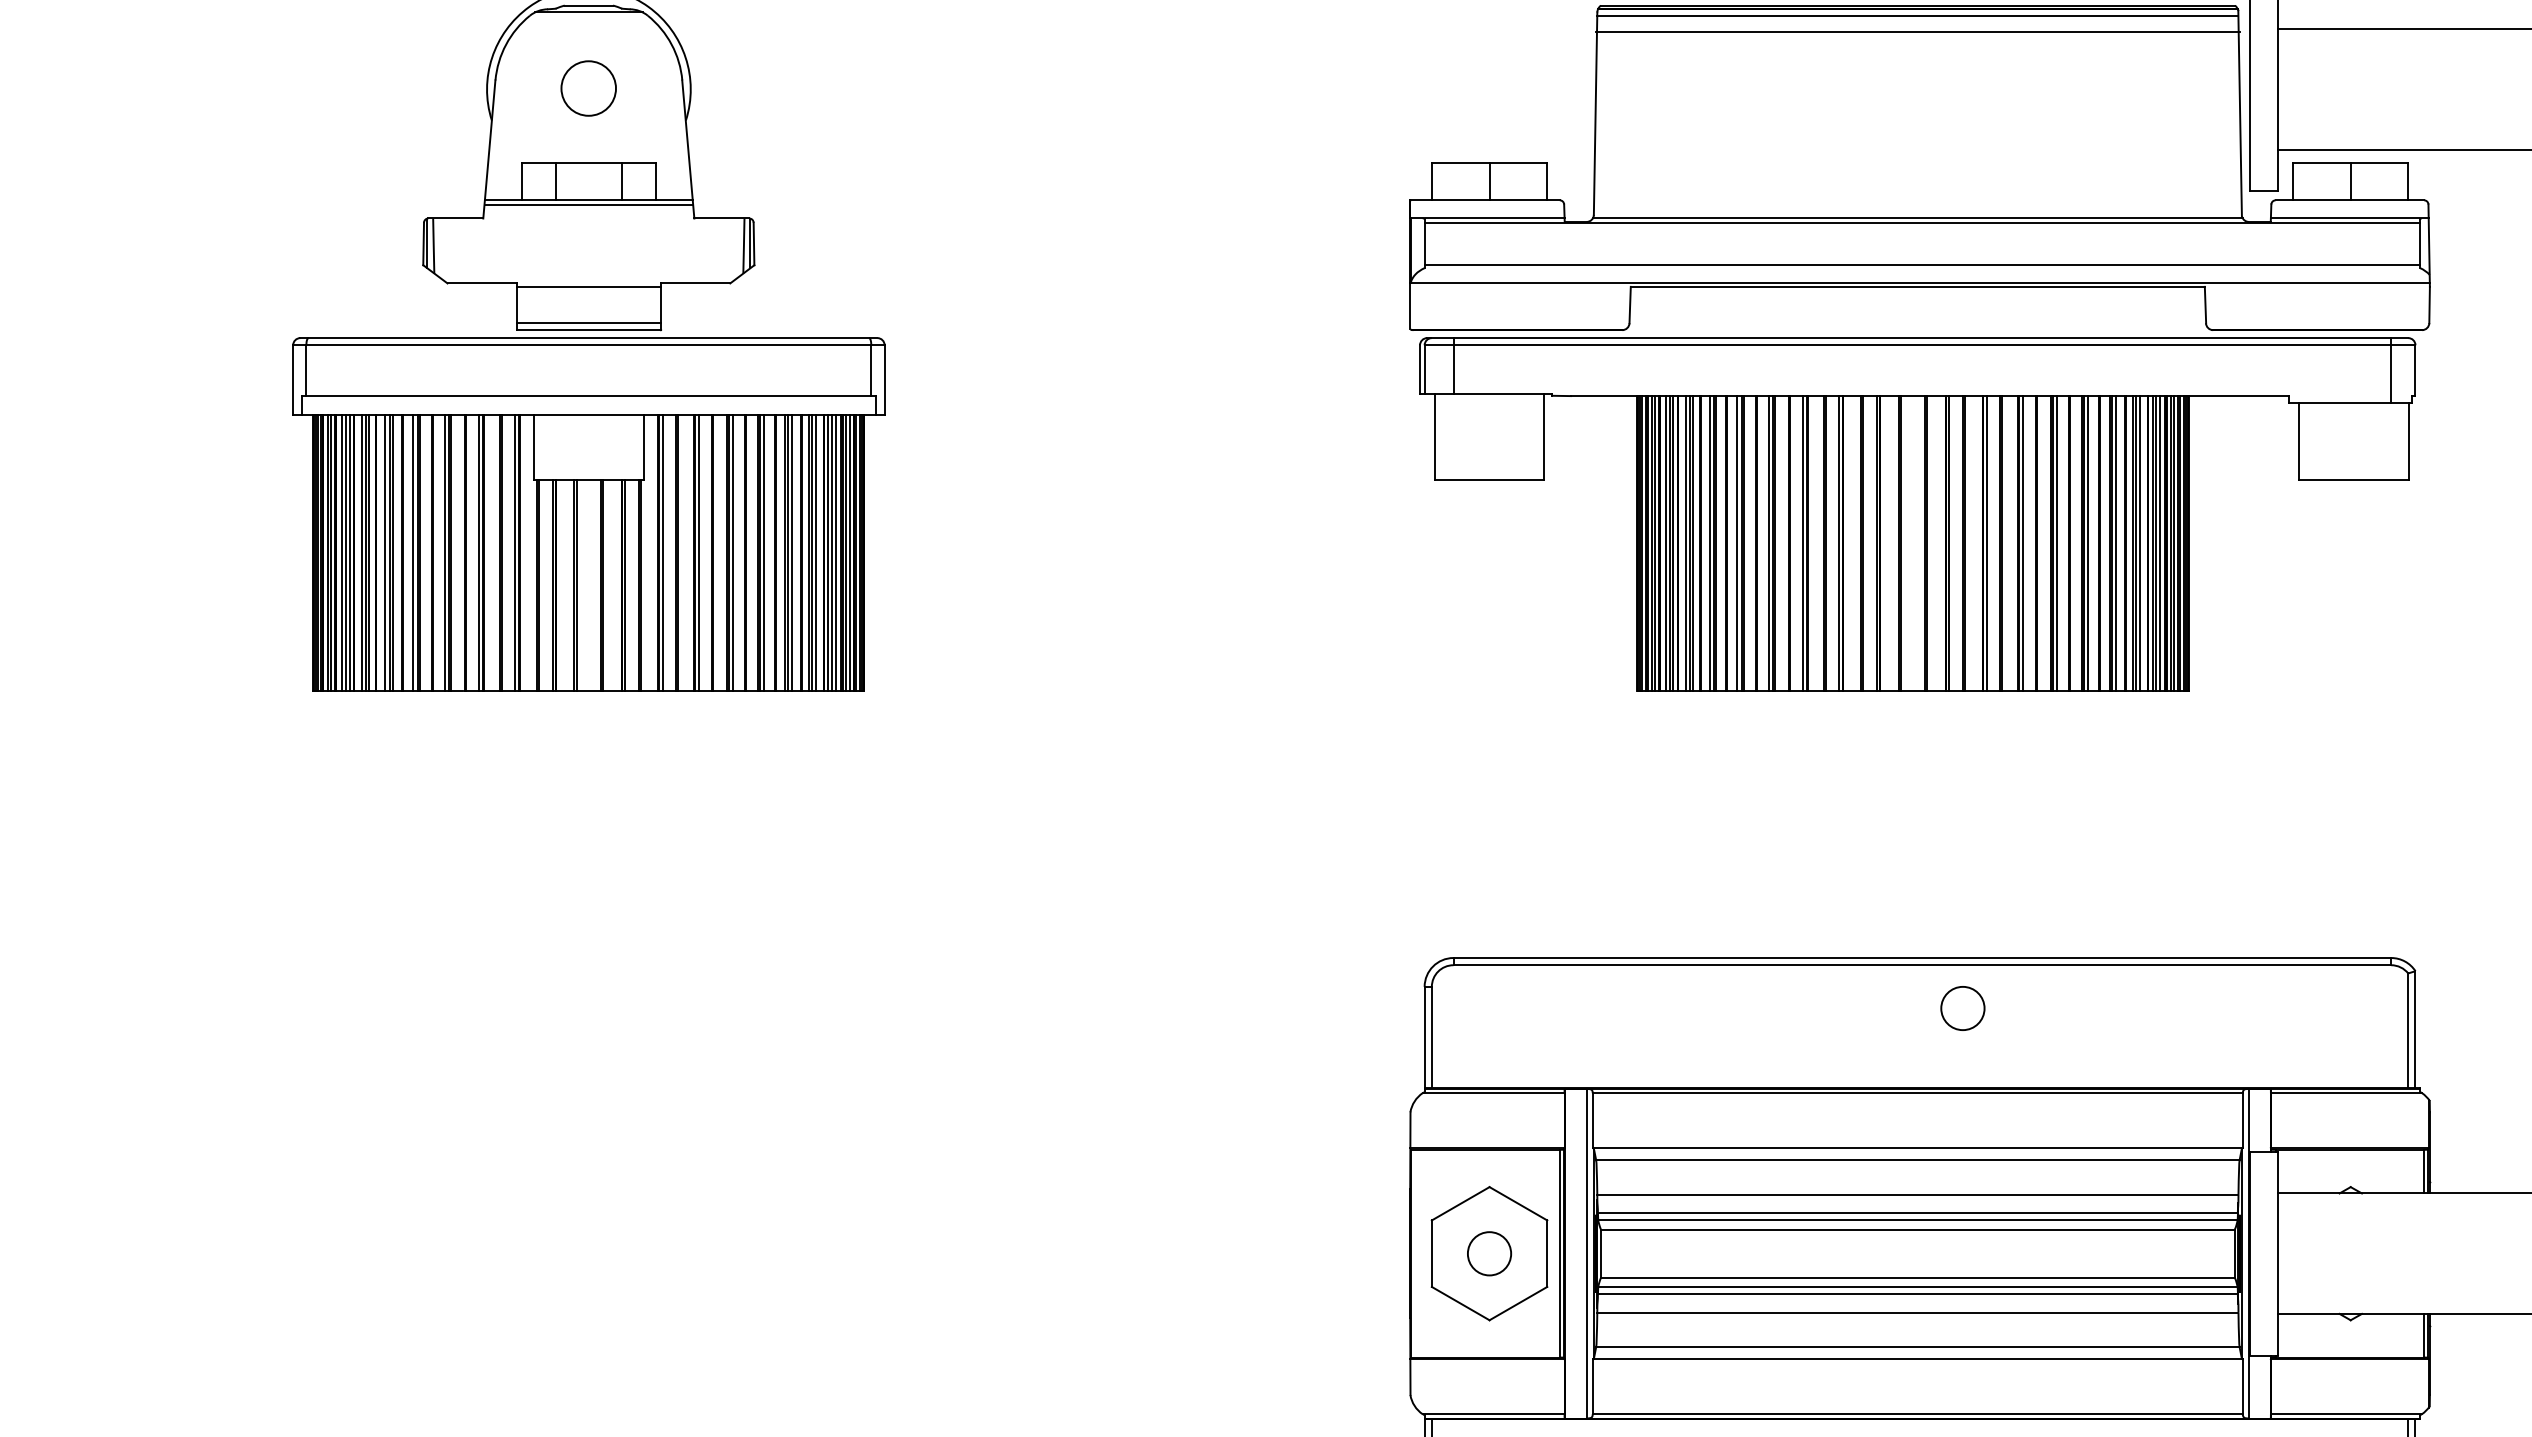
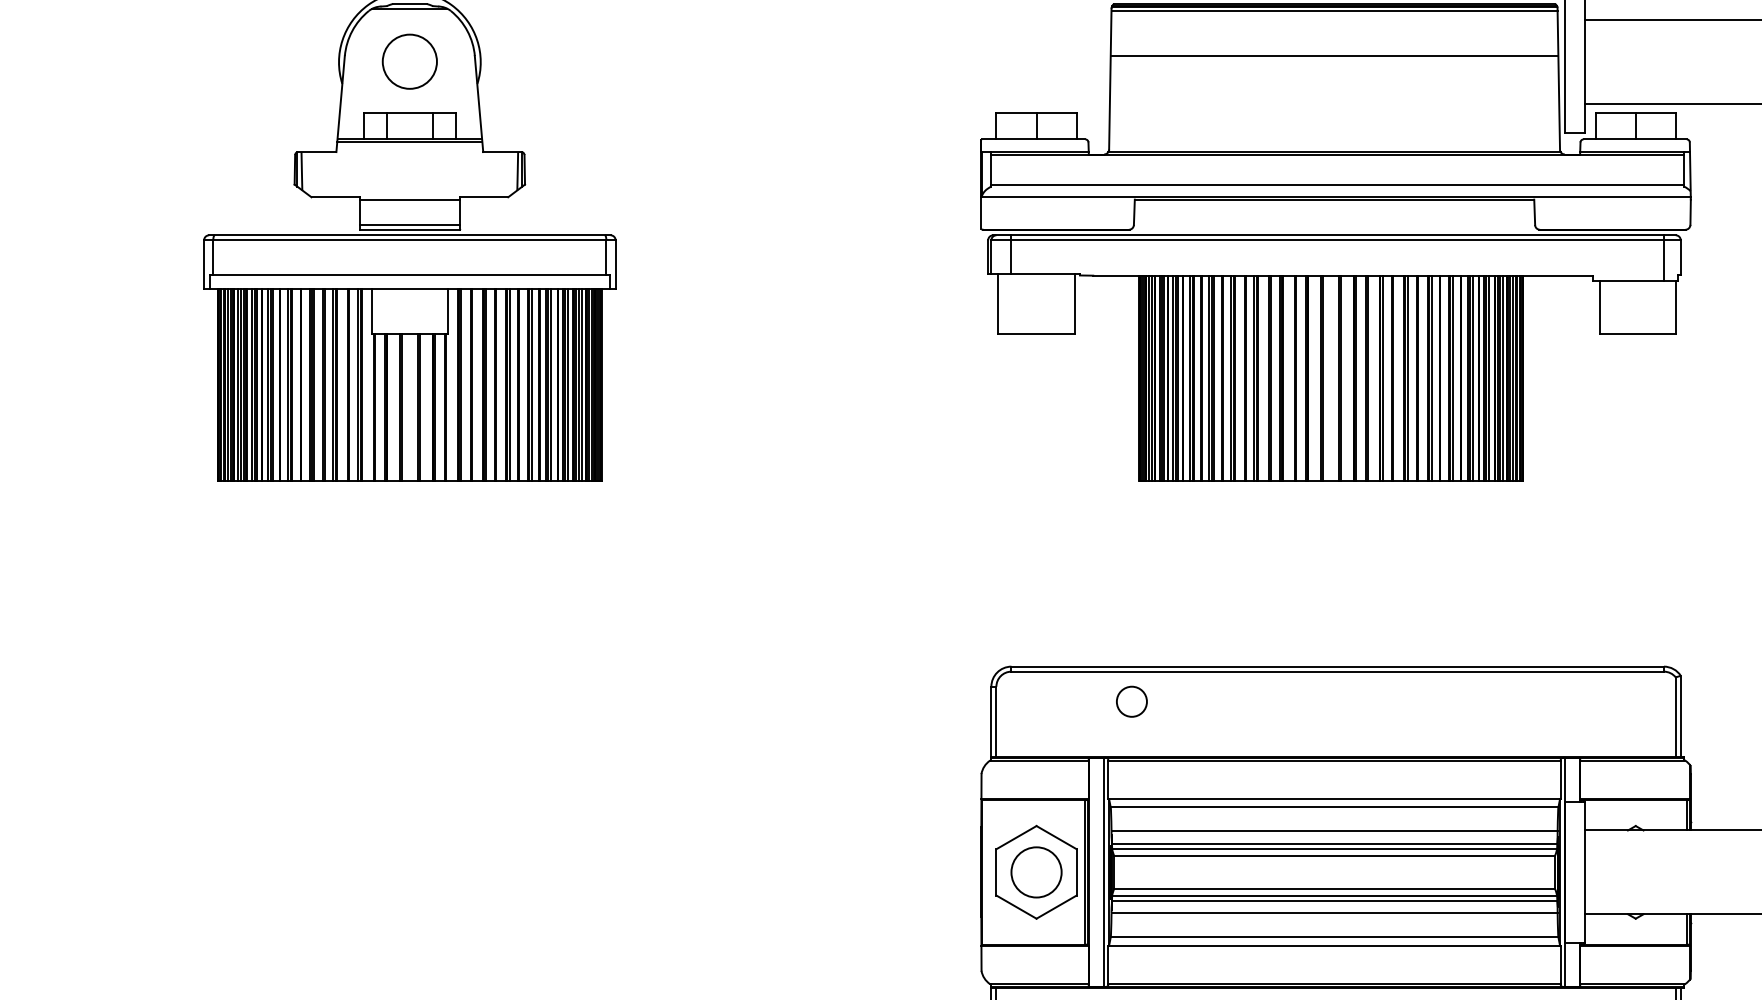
line: (1917, 32) -> (1334, 56), moved
circle: (588, 88) -> (409, 61), size x1.43
circle: (1962, 1008) -> (1131, 701), moved
circle: (1489, 1253) -> (1036, 872), size x1.67

